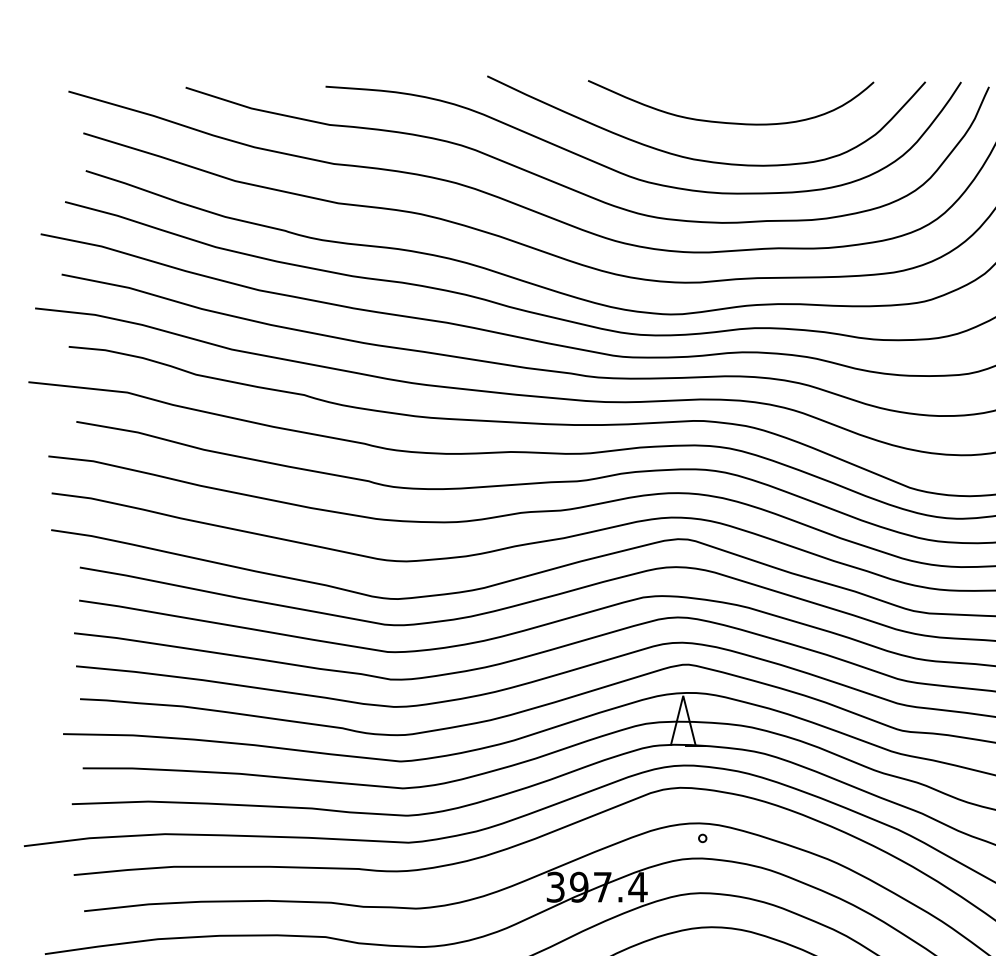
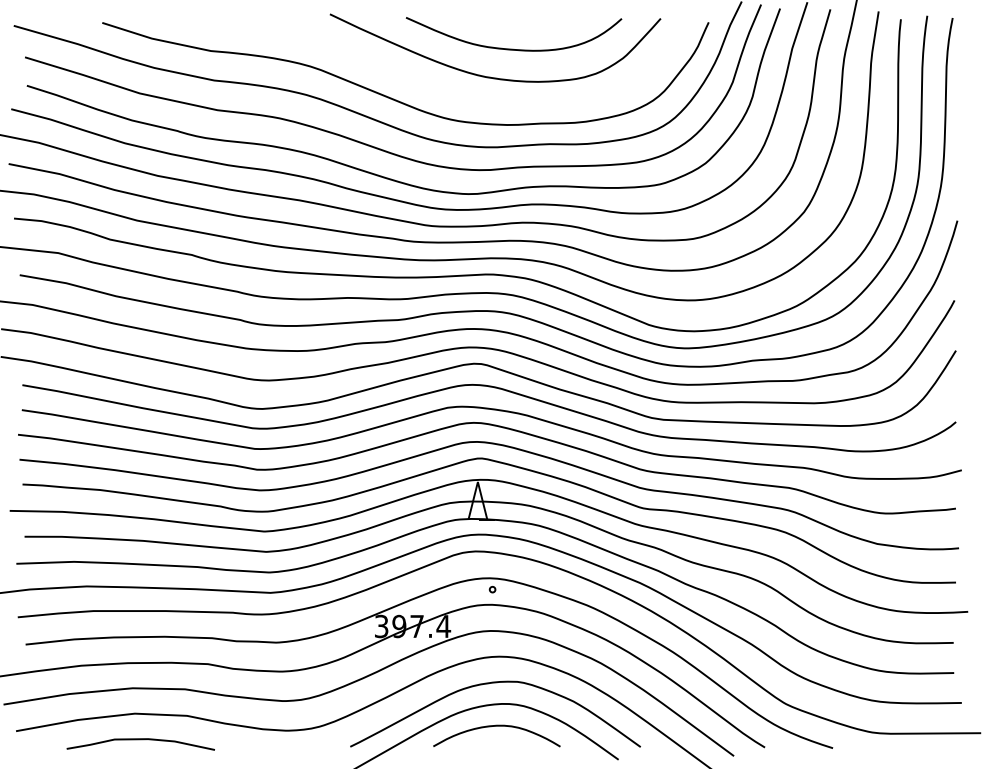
curve: (625, 173) -> (434, 87), removed

